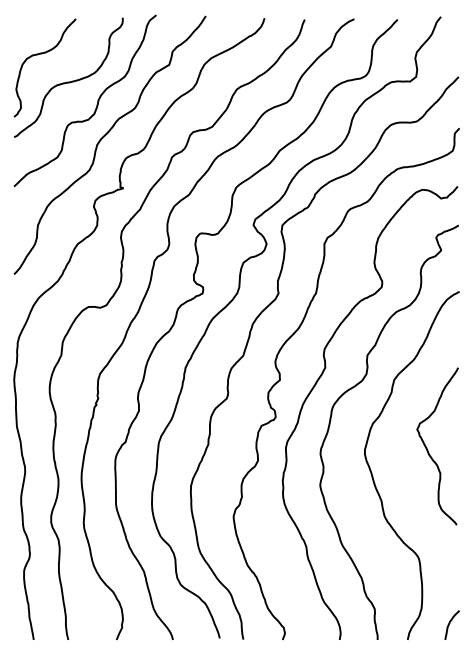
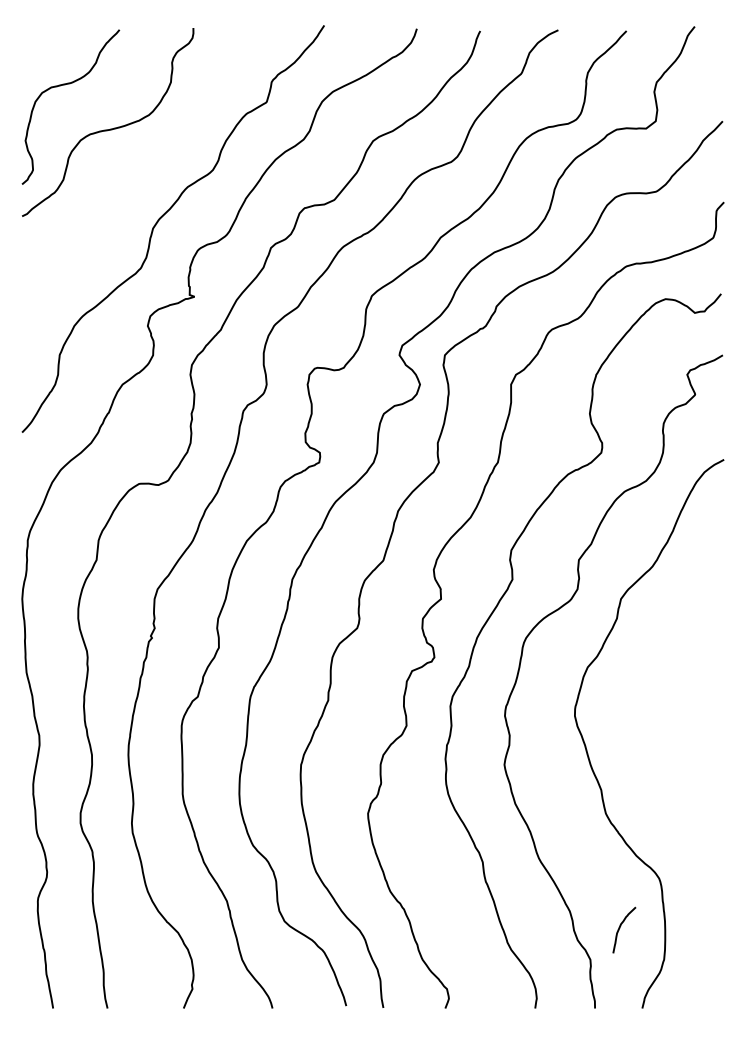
curve: (96, 104) -> (151, 164), removed
curve: (428, 450) -> (675, 709), removed
curve: (450, 623) -> (621, 927), moved

